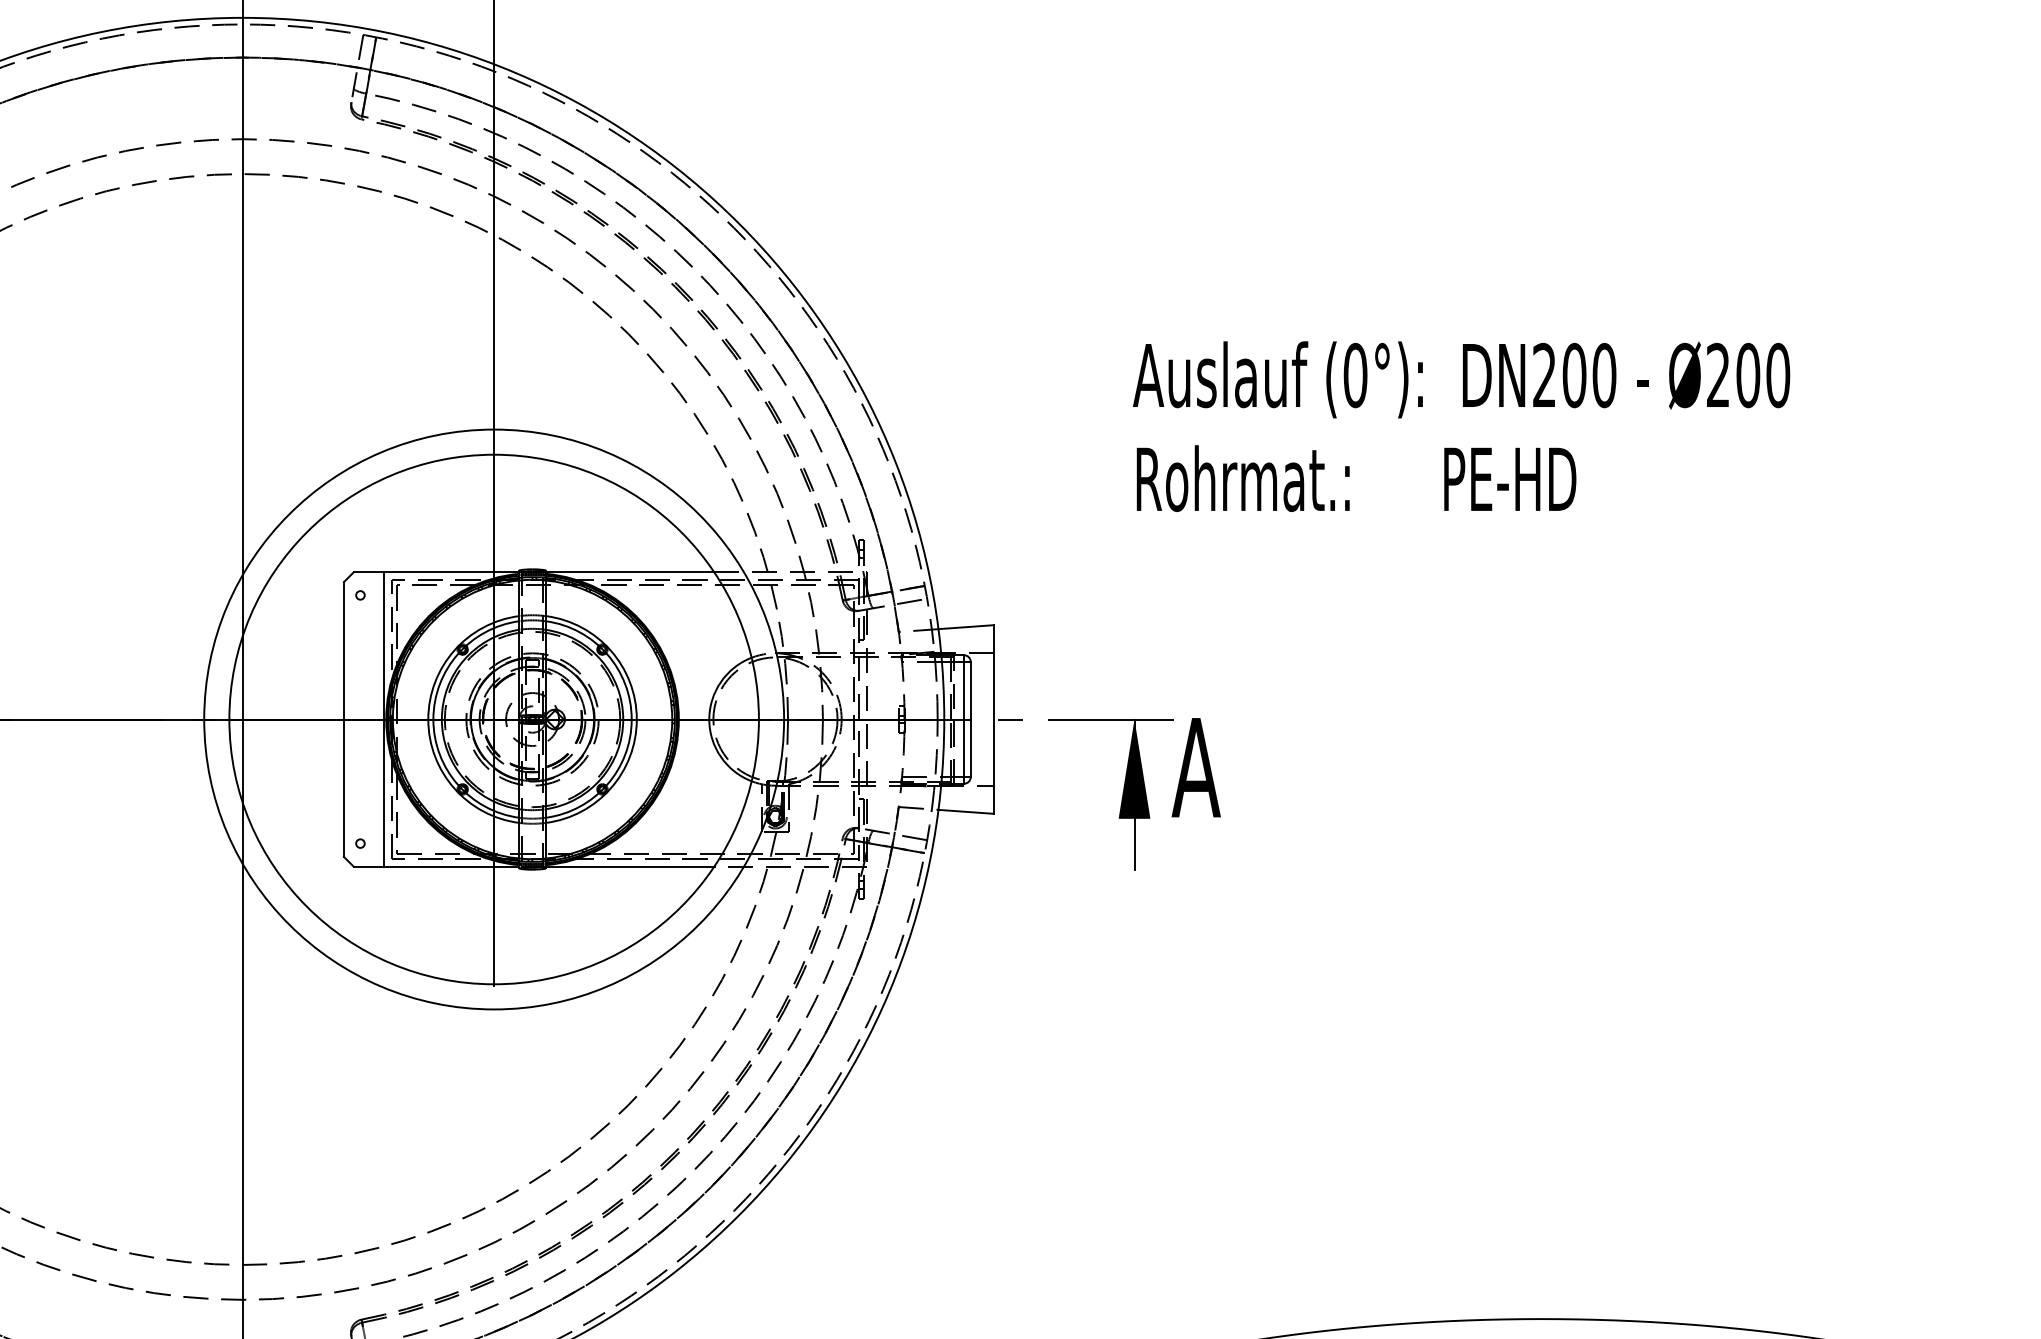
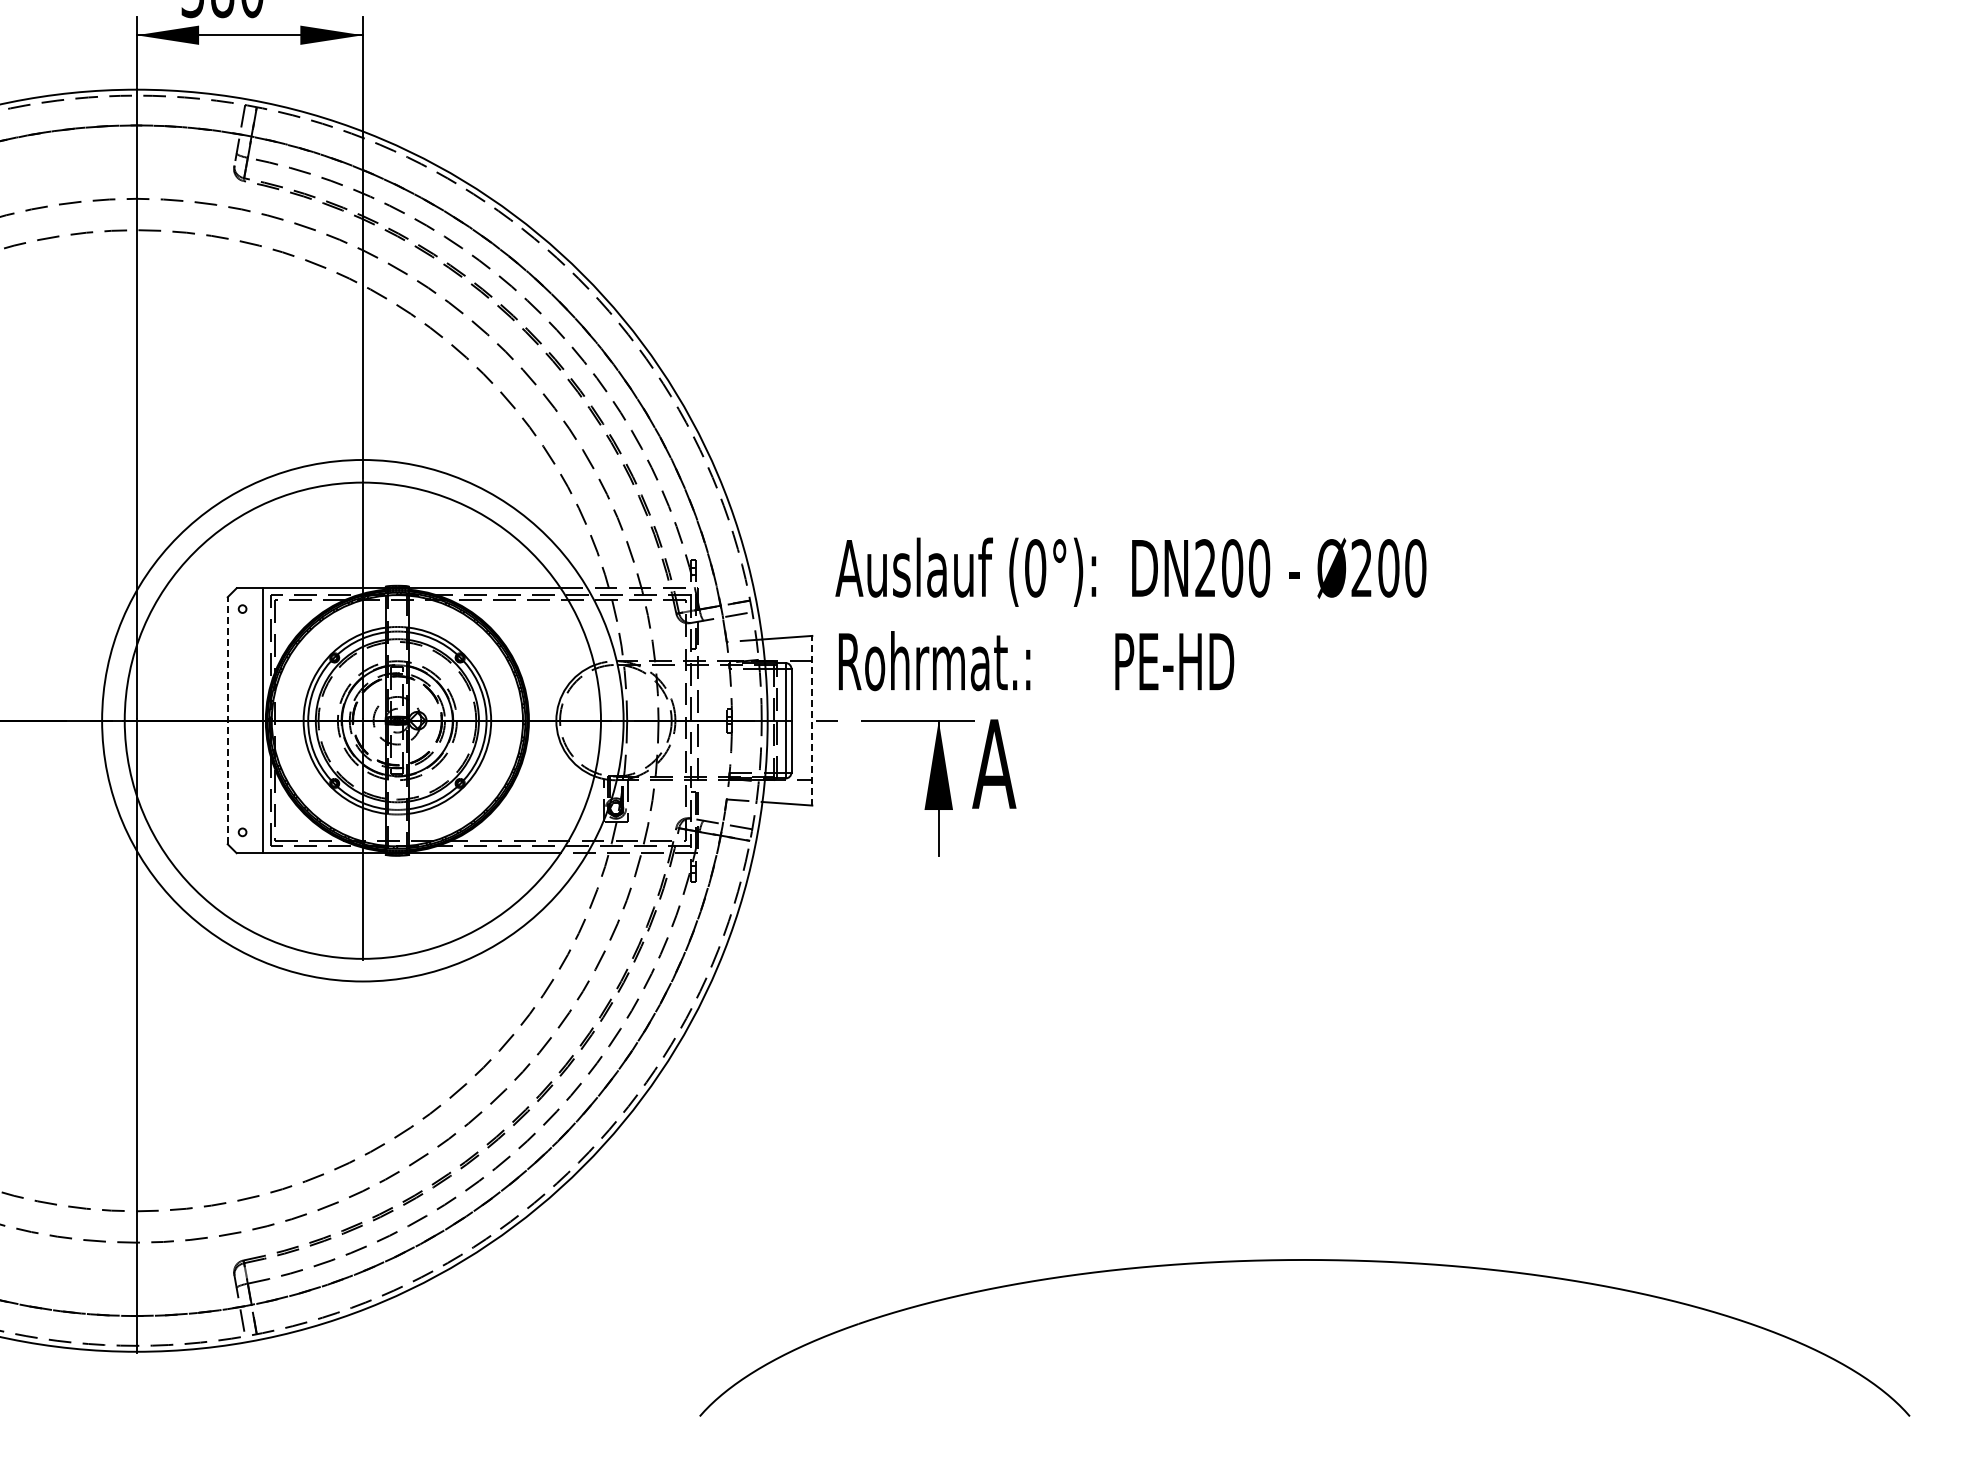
text: (1461, 426) -> (1130, 614), moved
line: (343, 719) -> (227, 720), solid -> dashed
line: (994, 719) -> (812, 720), solid -> dashed

